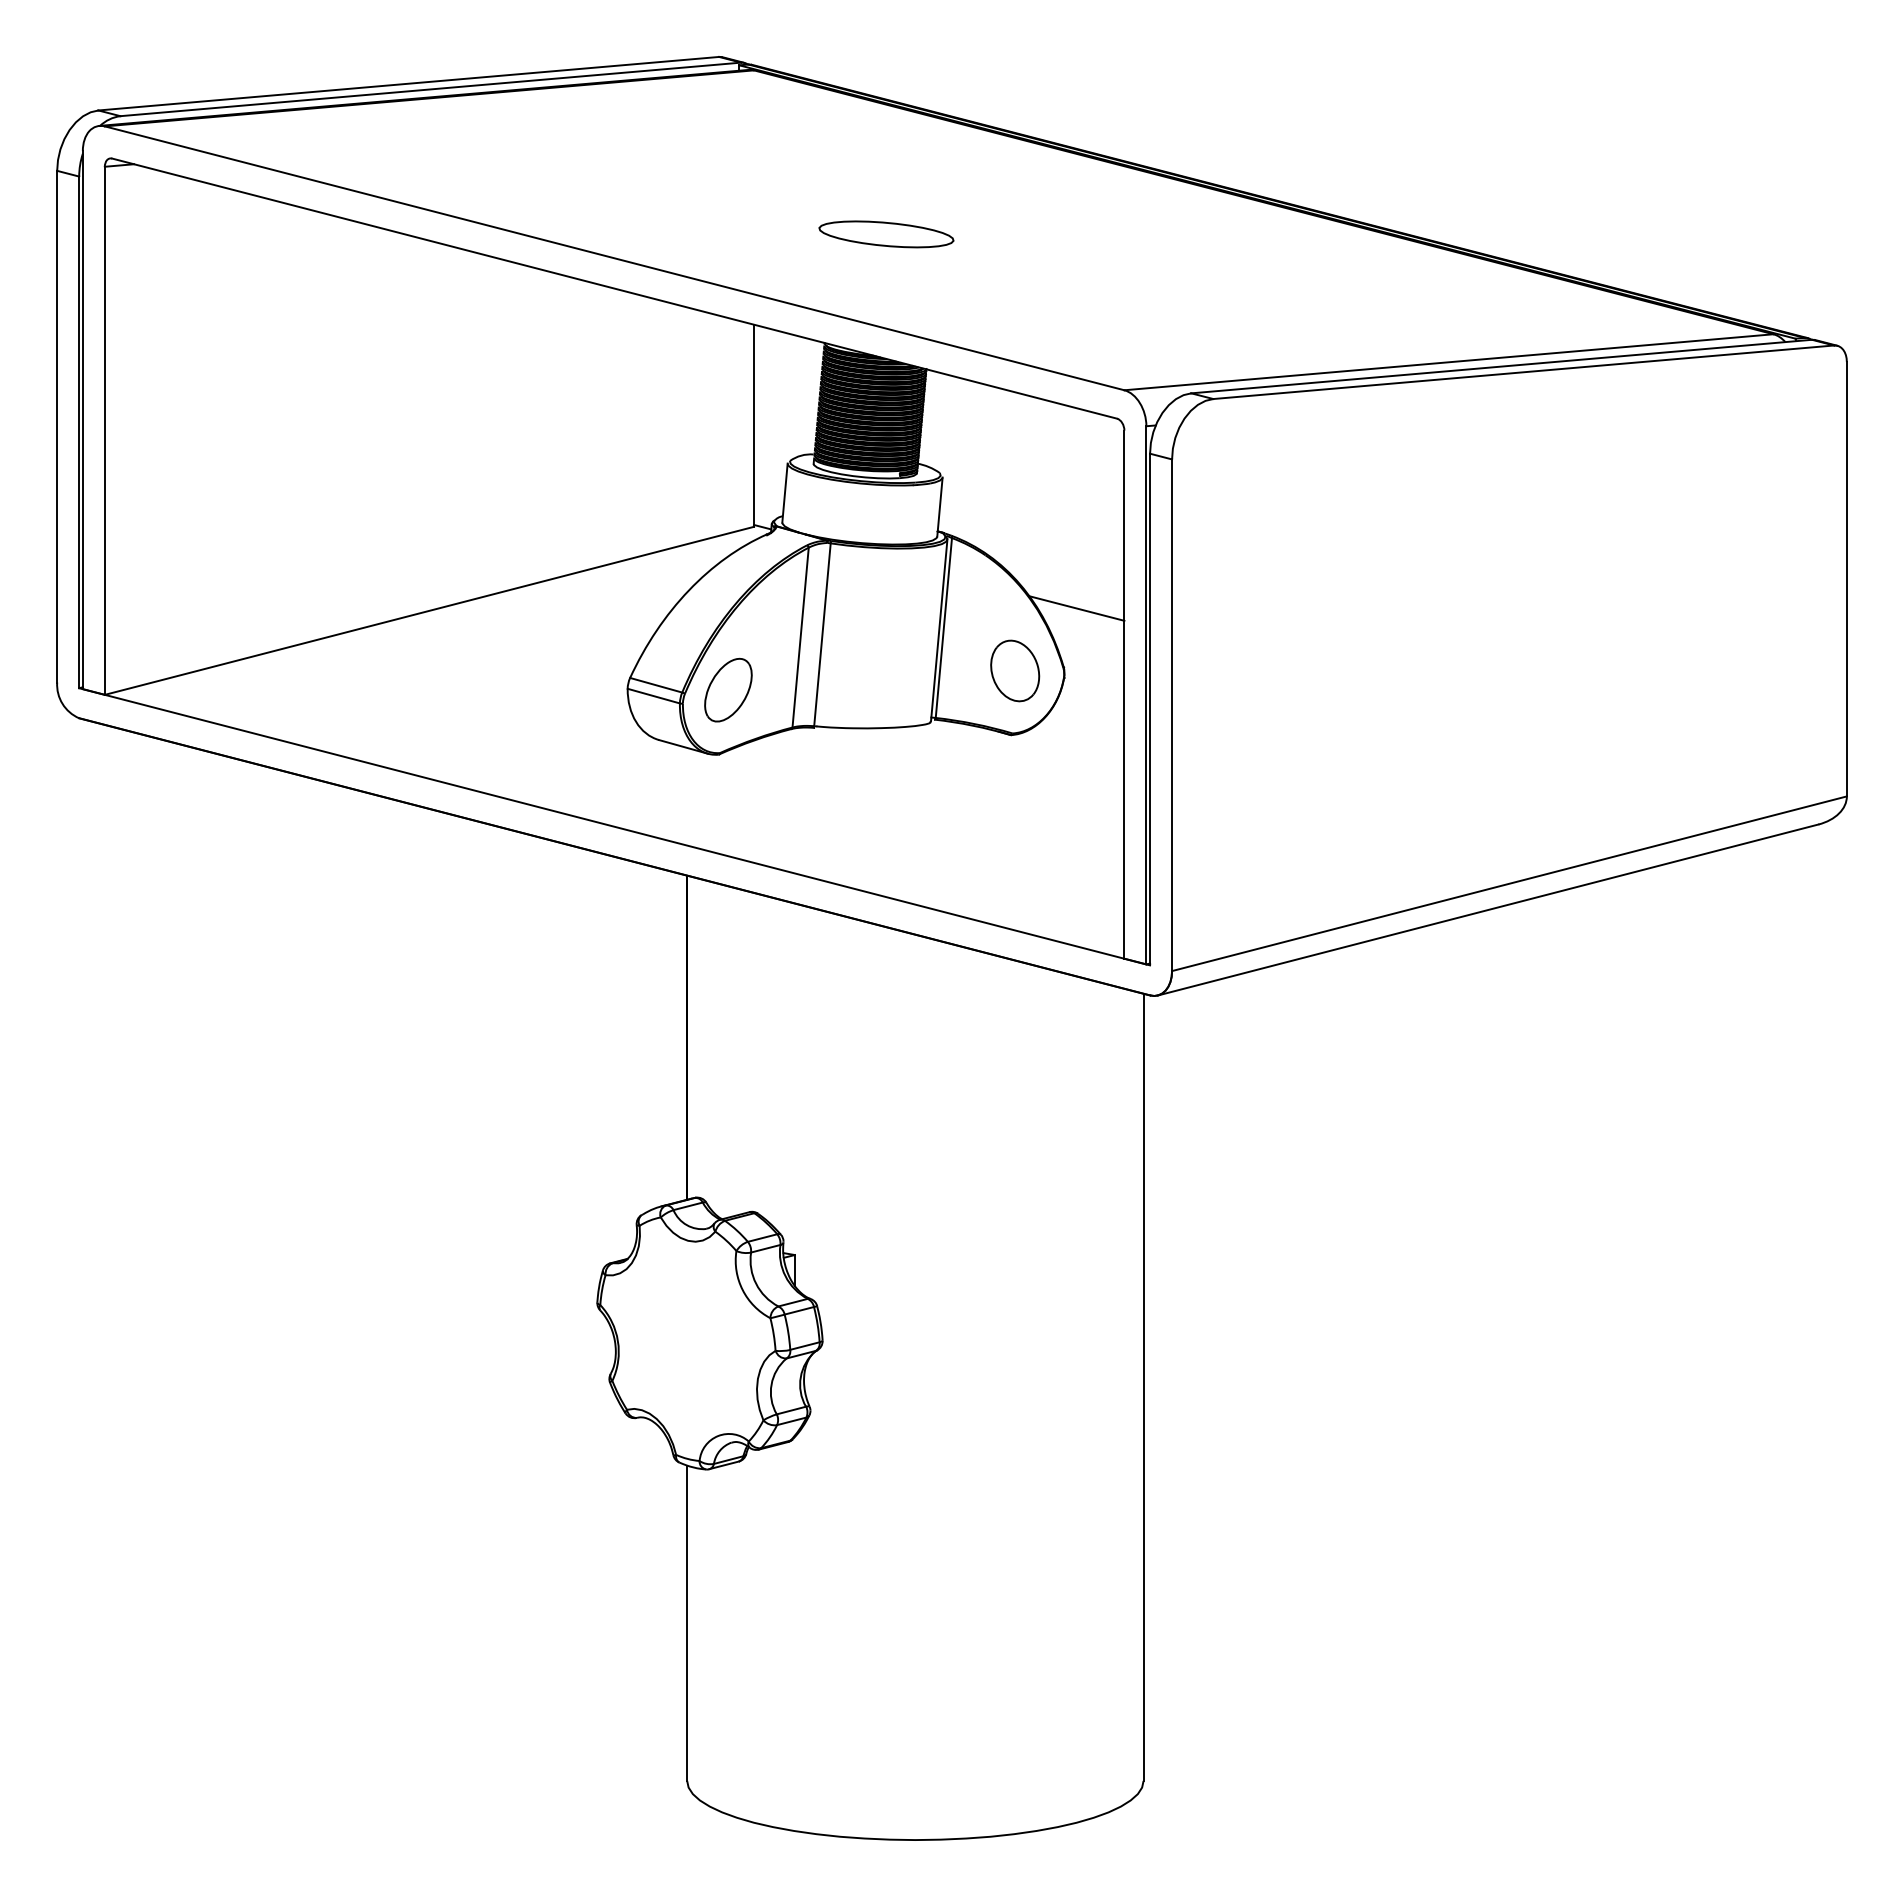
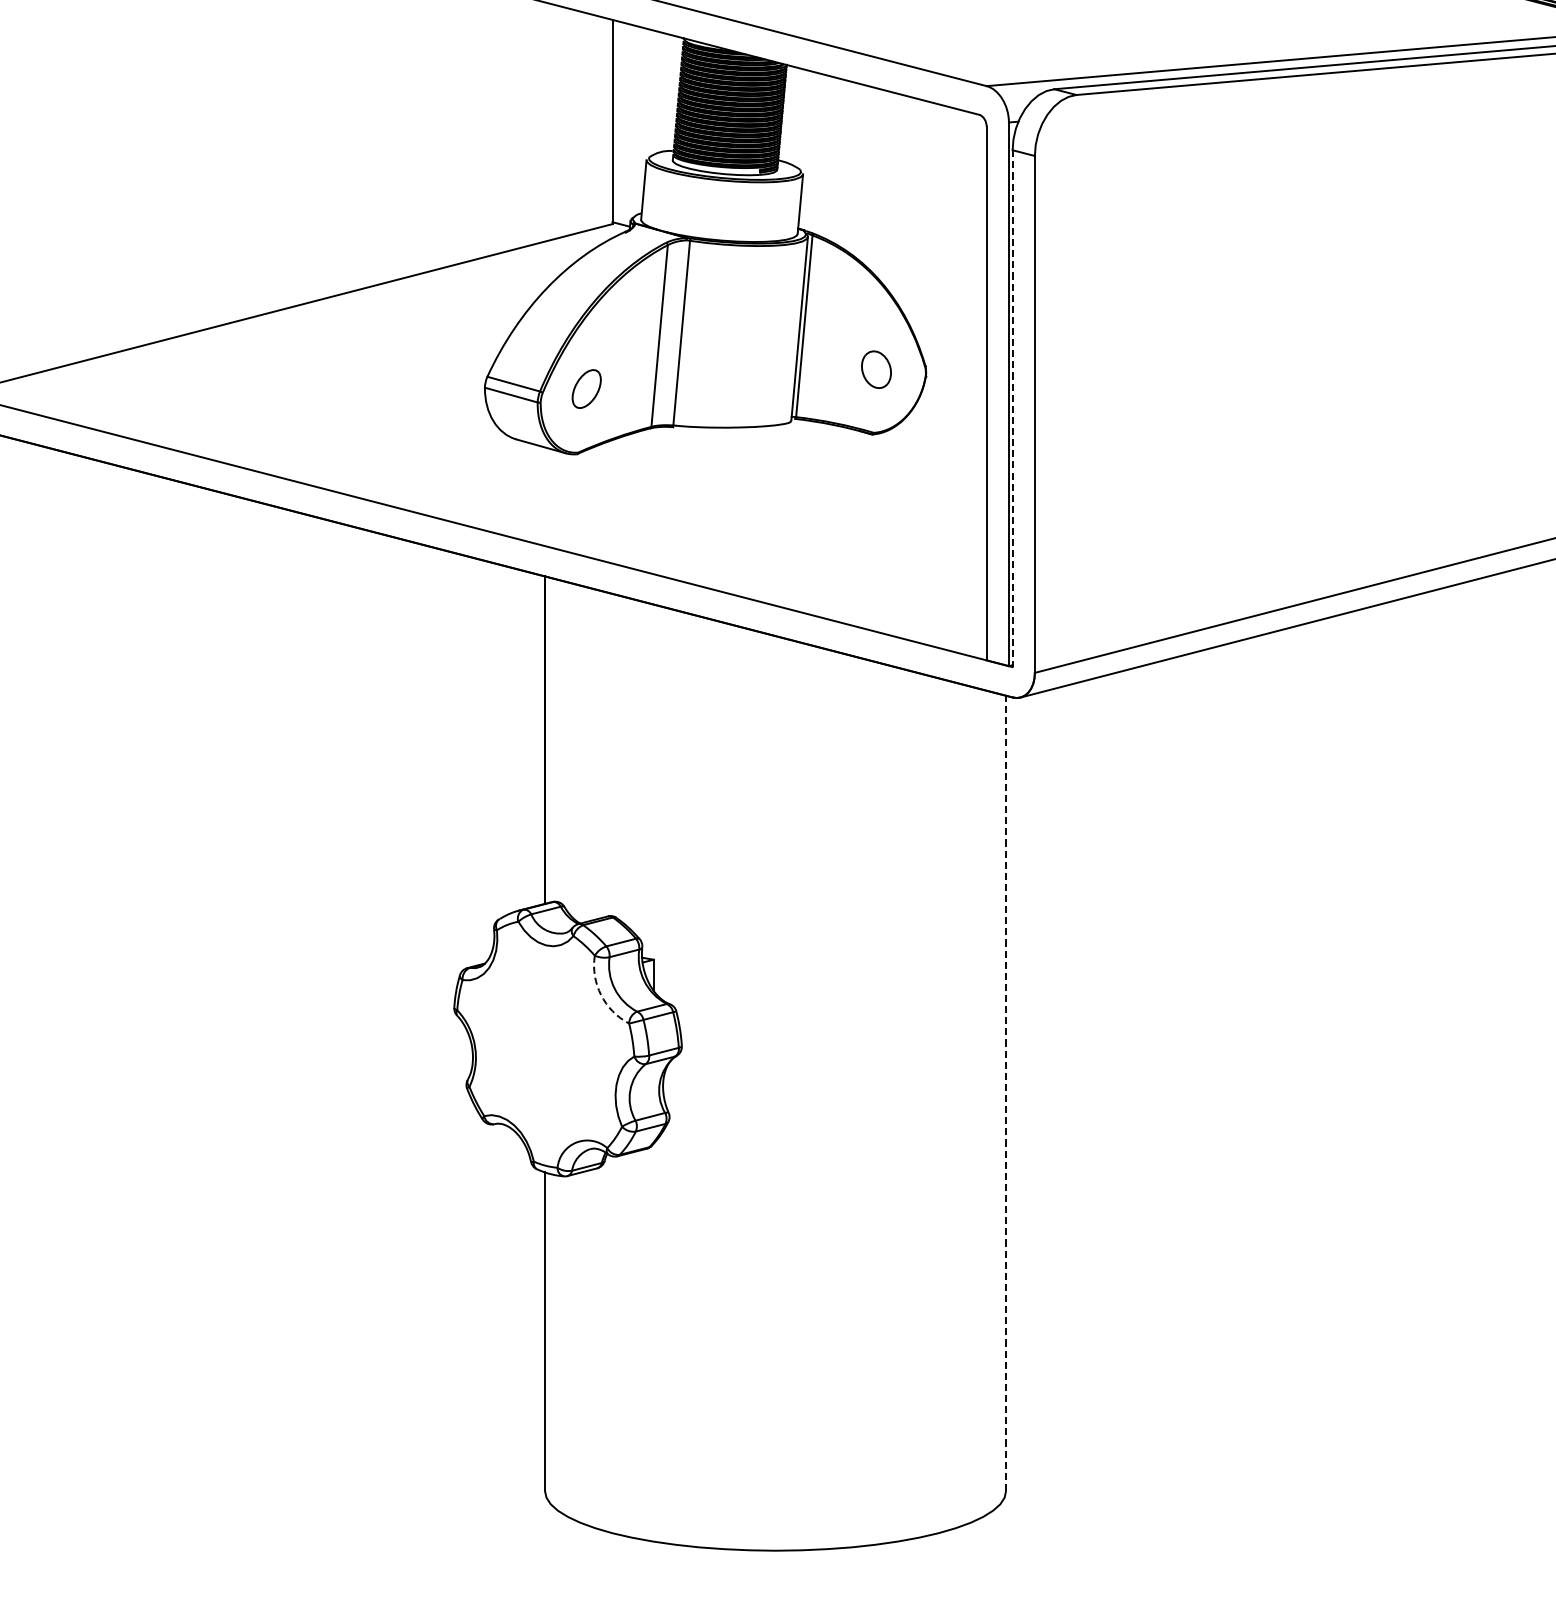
line: (1076, 608) -> (938, 306), removed
part: (1015, 670) -> (876, 369), size x0.6
part: (728, 689) -> (586, 388), size x0.6
line: (1150, 709) -> (1013, 408), solid -> dashed
arc: (742, 1290) -> (600, 995), solid -> dashed
line: (1143, 1387) -> (1006, 1093), solid -> dashed

